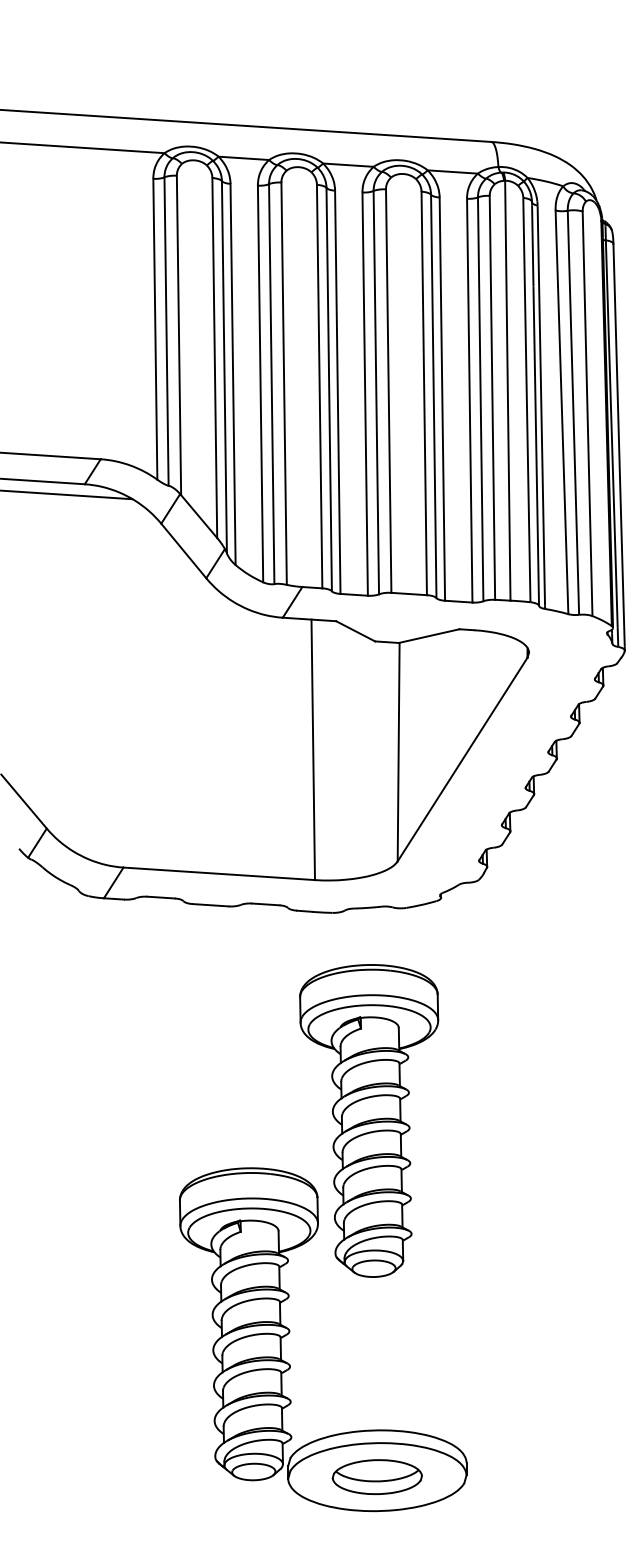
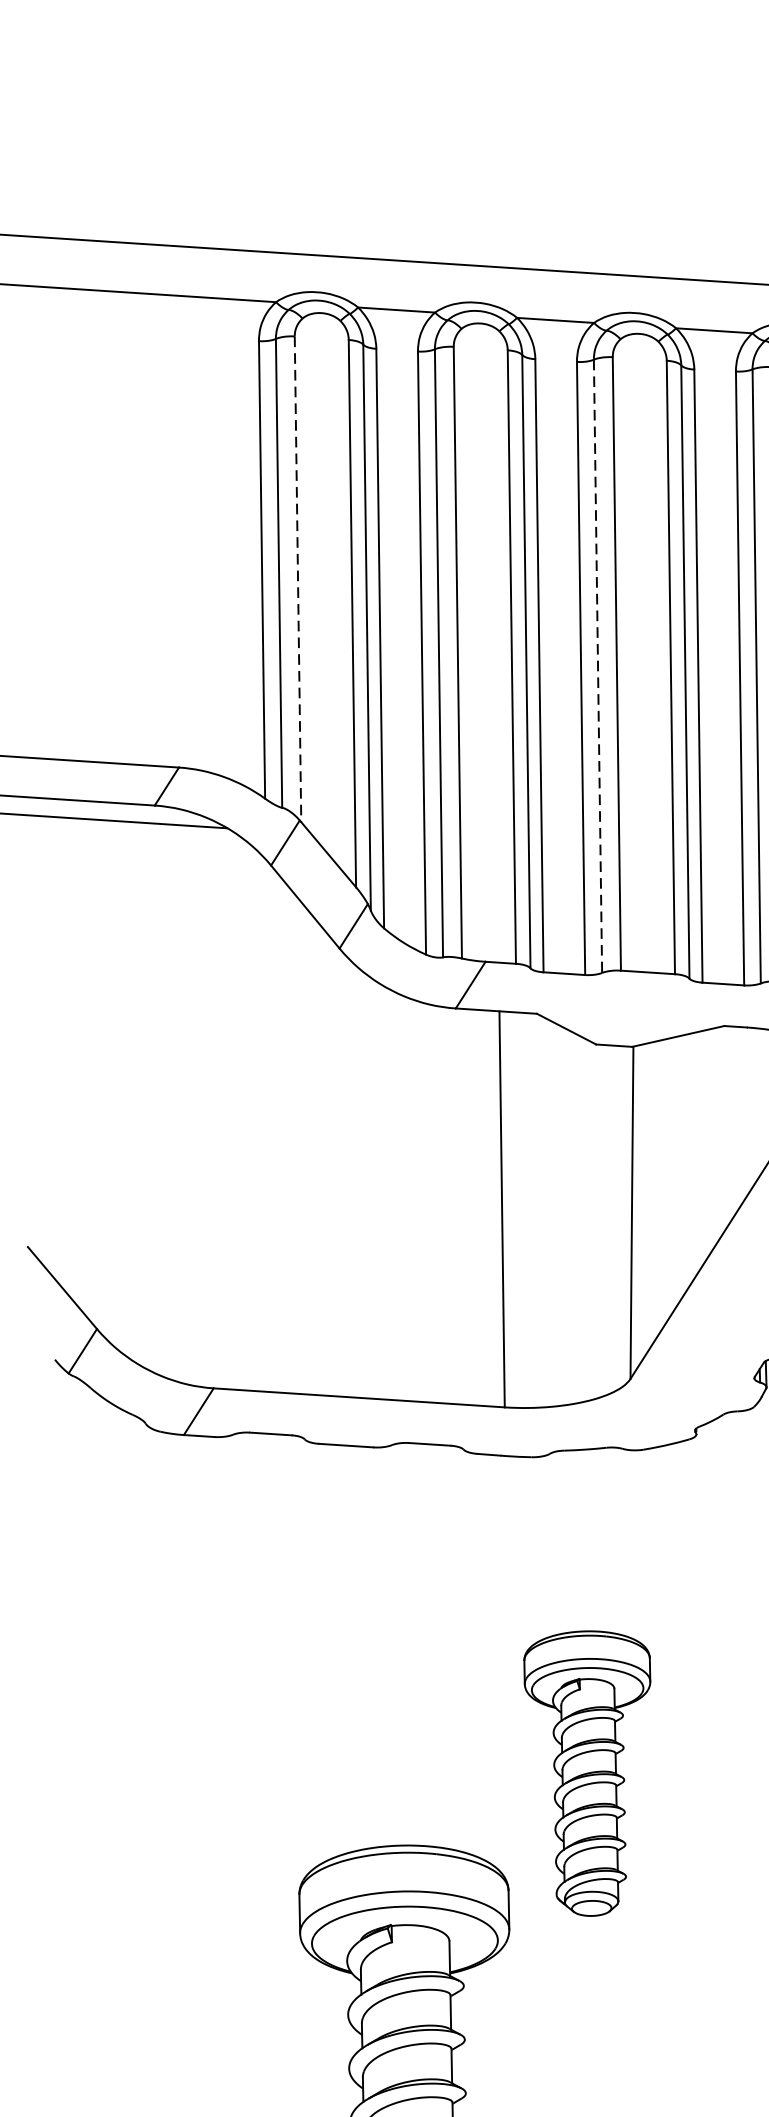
line: (179, 335) -> (298, 579), solid -> dashed
line: (376, 392) -> (598, 666), solid -> dashed
part: (369, 1120) -> (587, 1772), size x0.6

